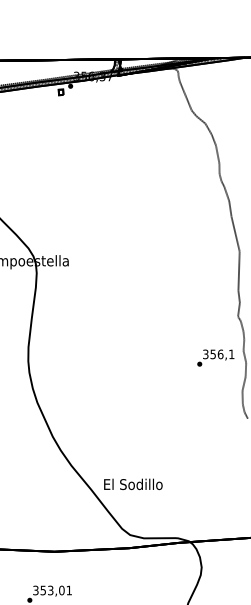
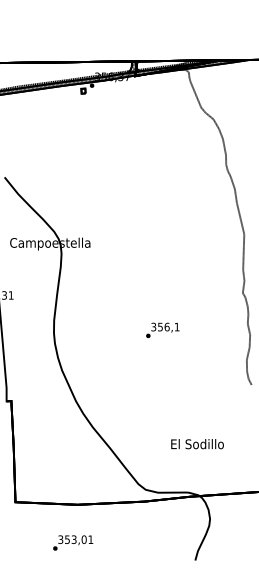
text: (215, 357) -> (162, 329), moved
text: (133, 484) -> (197, 444), moved

